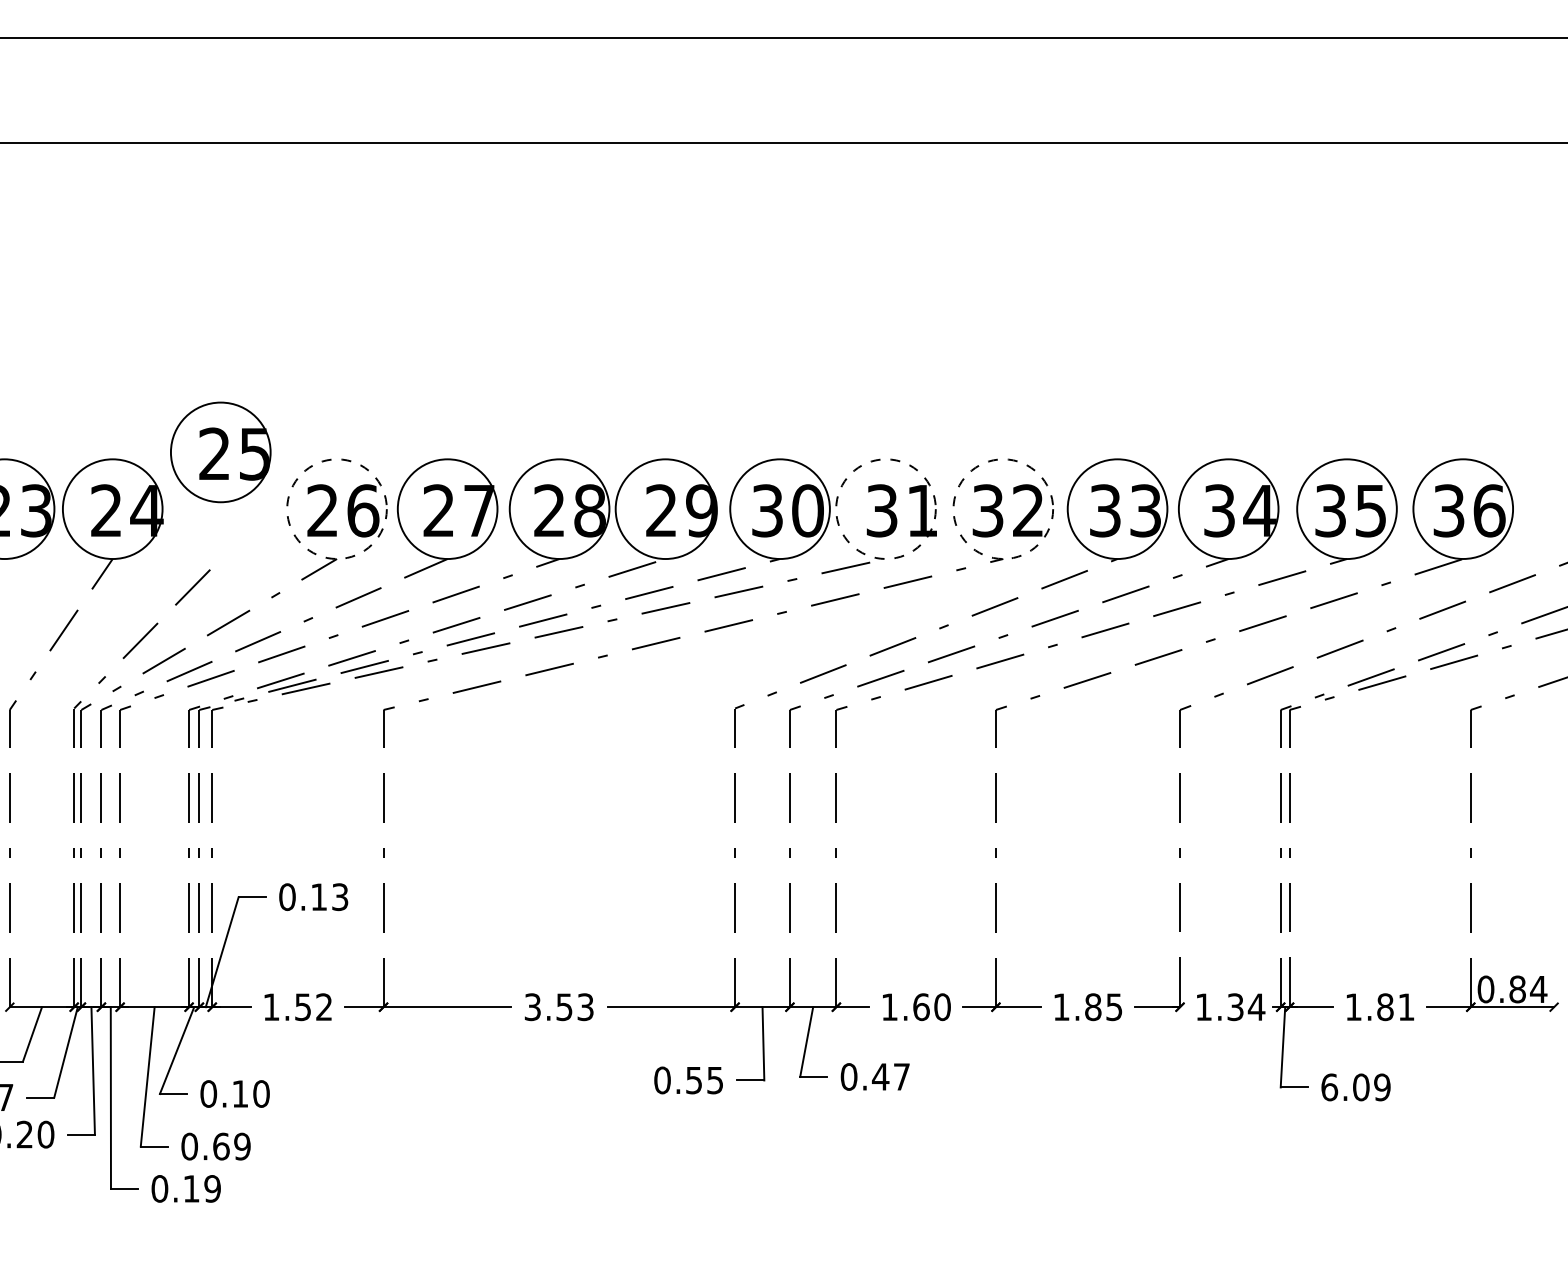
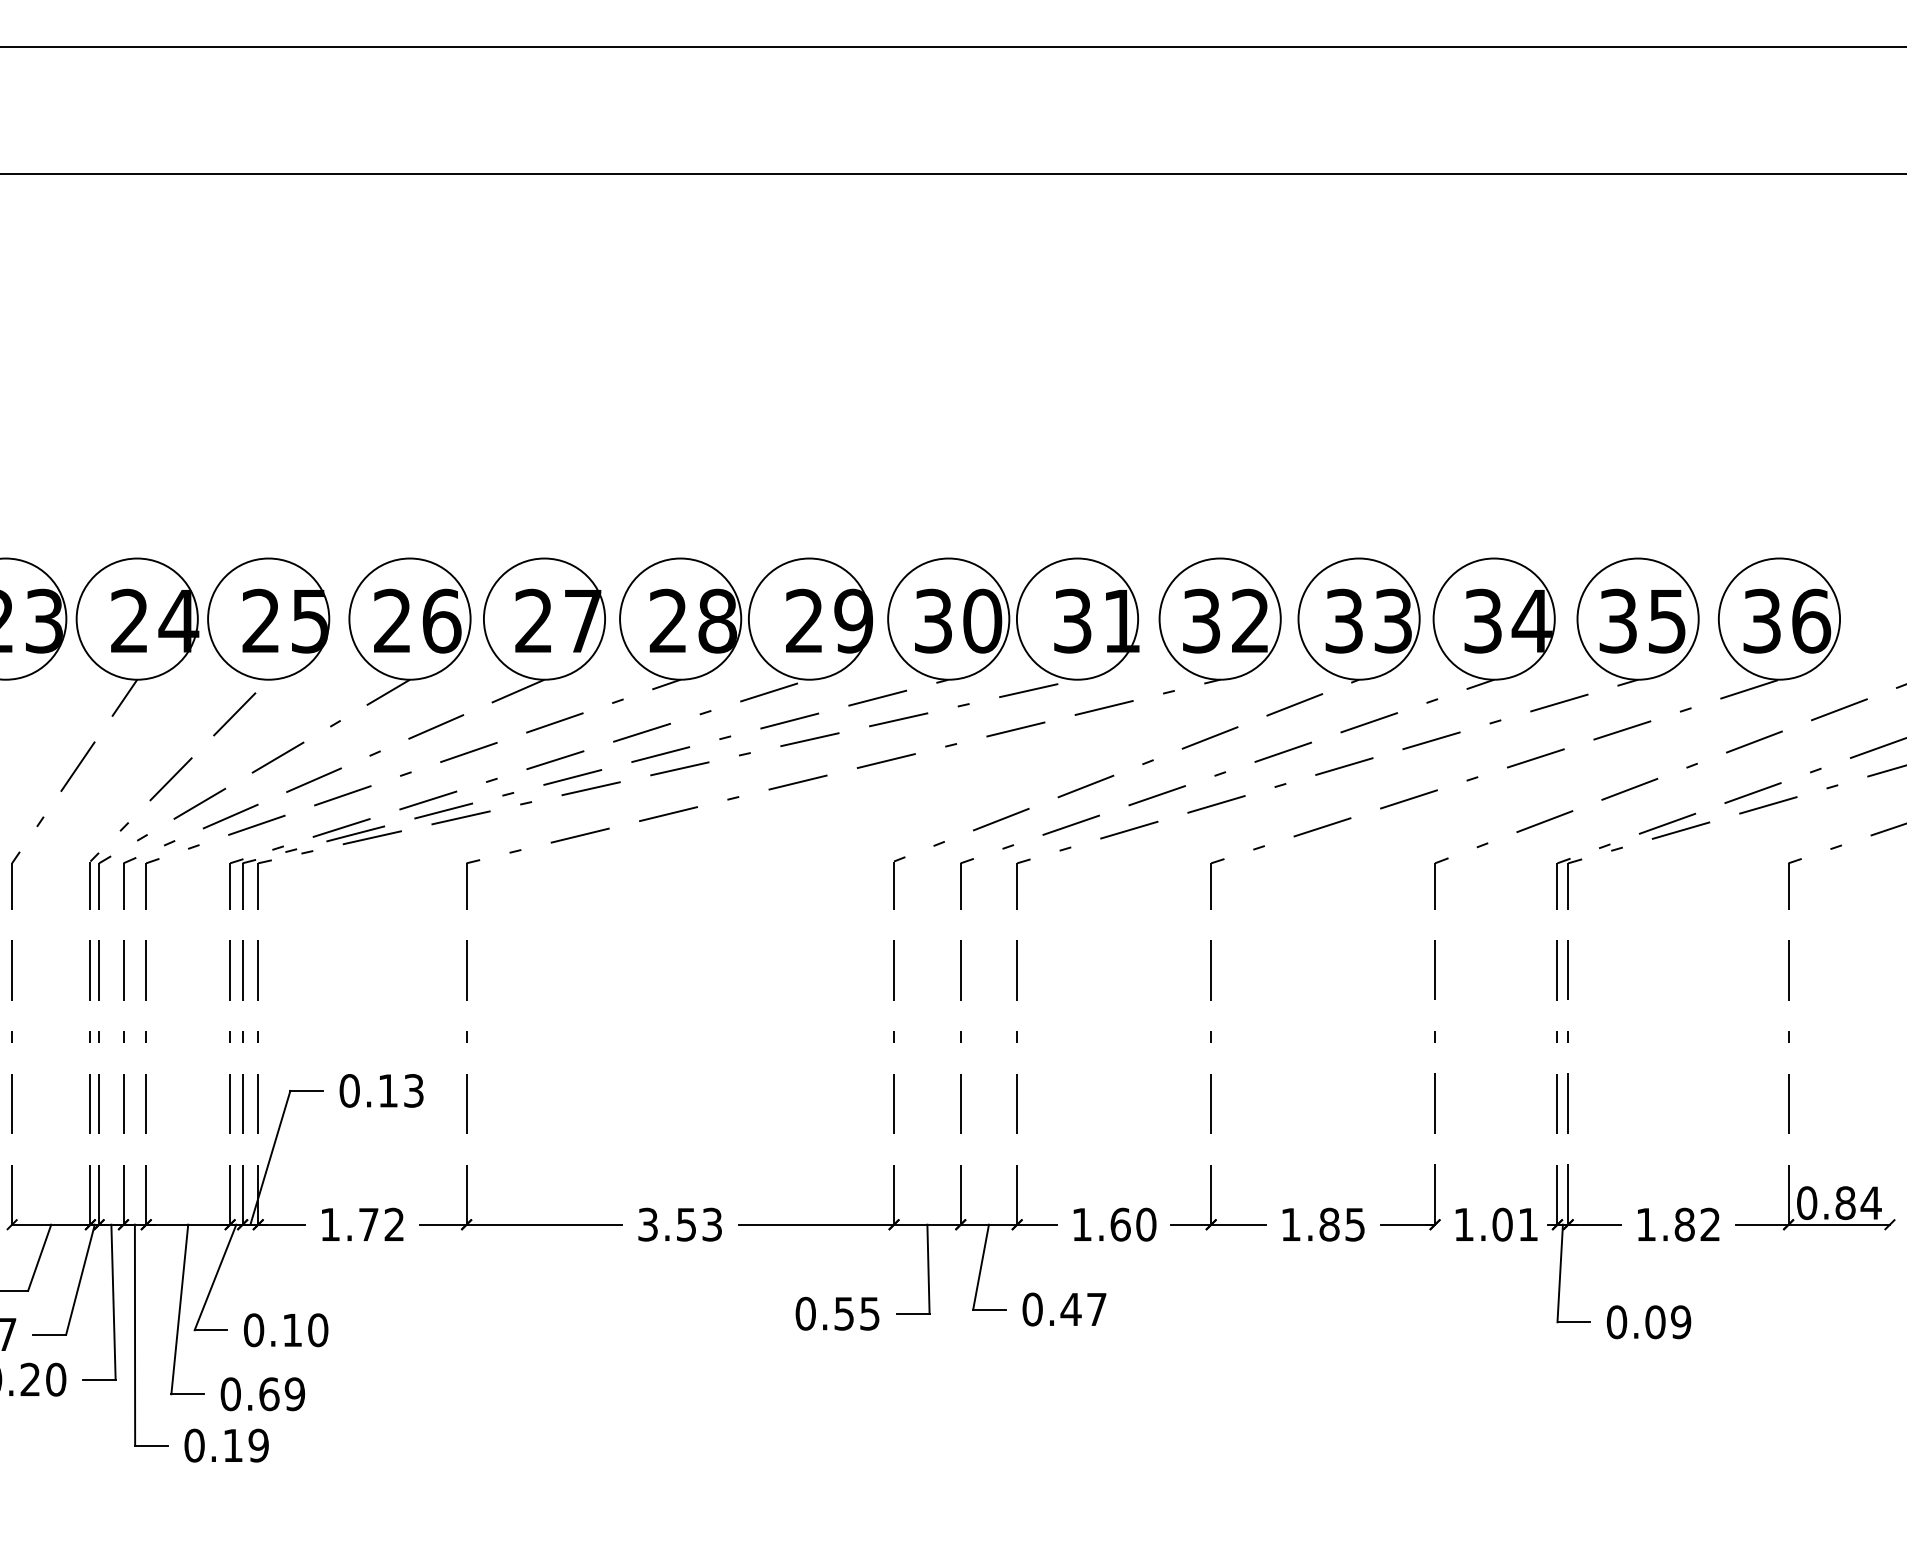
part: (220, 451) -> (268, 618), moved
circle: (336, 508) -> (409, 618), dashed -> solid
circle: (885, 508) -> (1077, 618), dashed -> solid
circle: (1002, 508) -> (1219, 618), dashed -> solid
text: (1405, 1006) -> (1709, 1223), 1.81 -> 1.82
text: (302, 1007) -> (368, 1224), 1.52 -> 1.72
text: (1246, 1007) -> (1515, 1224), 1.34 -> 1.01
text: (1329, 1086) -> (1616, 1321), 6.09 -> 0.09

